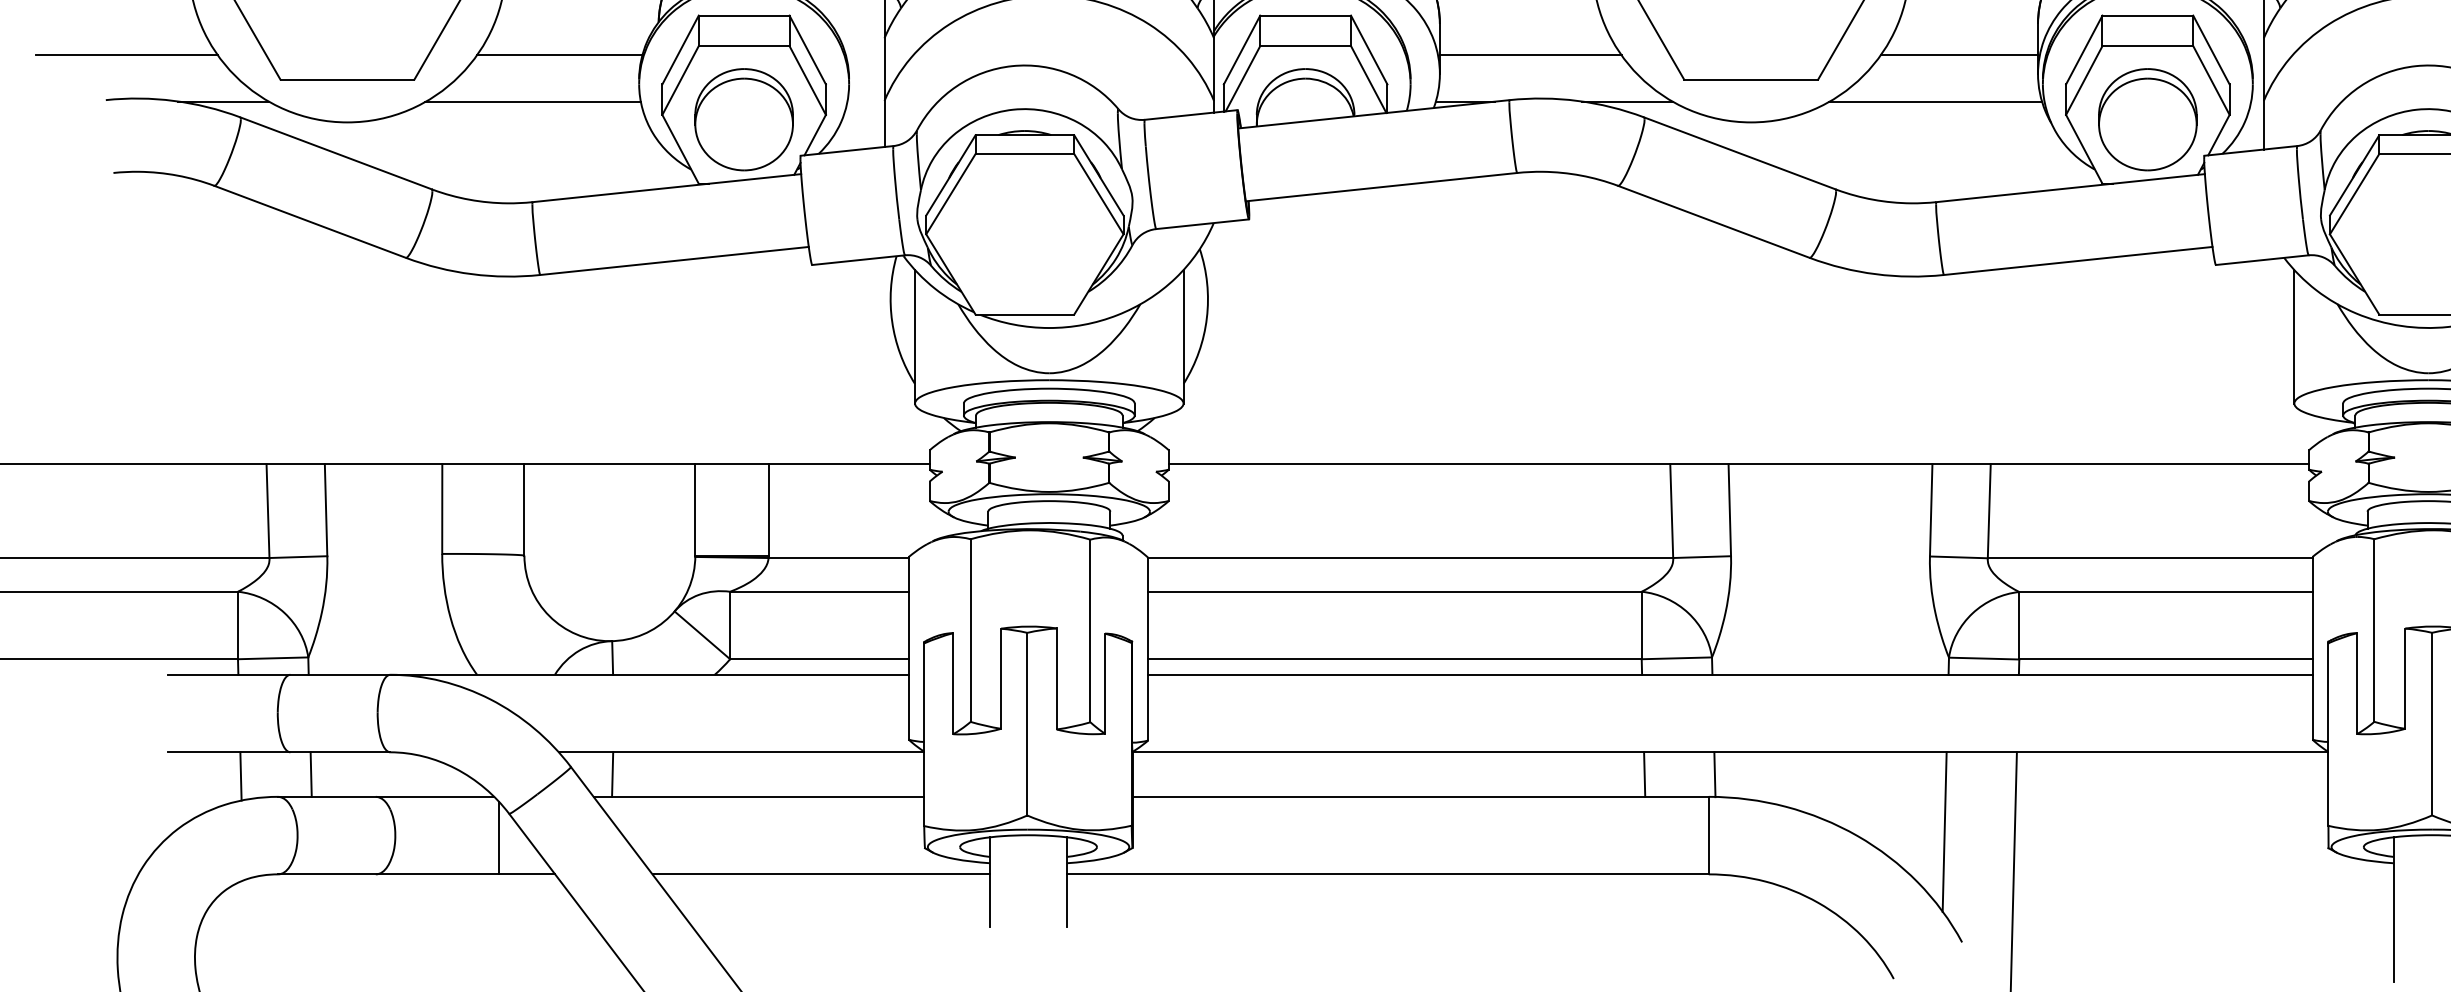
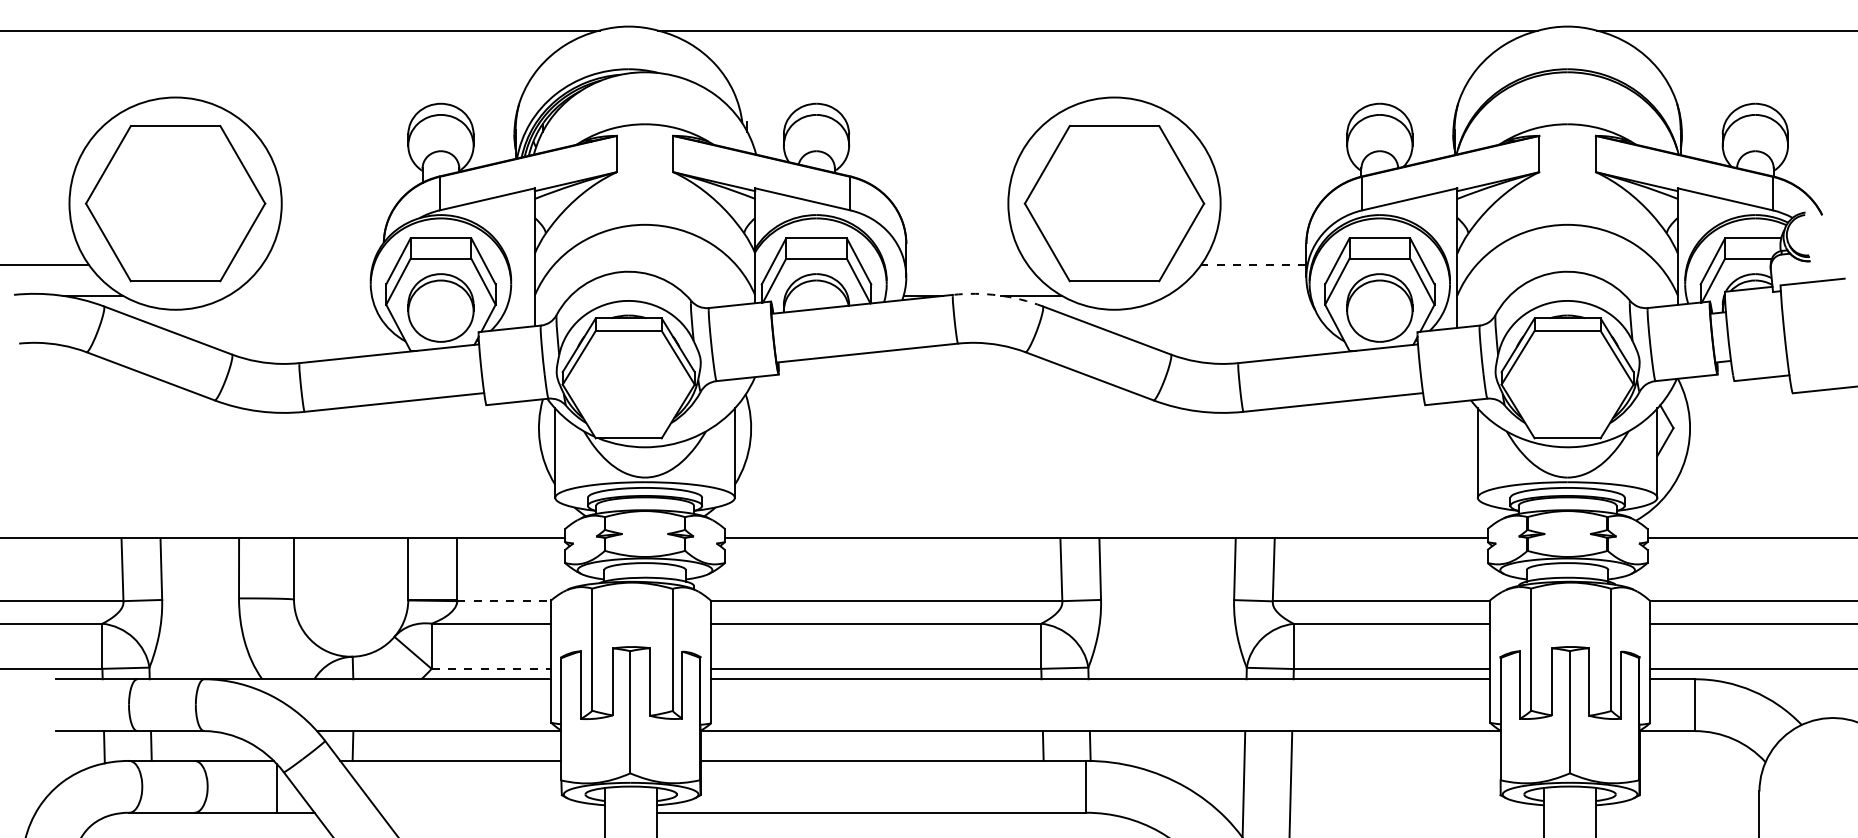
line: (559, 54) -> (317, 264), removed
line: (1529, 54) -> (966, 264), removed
line: (1958, 54) -> (1253, 264), solid -> dashed
line: (532, 101) -> (299, 295), removed
arc: (1577, 101) -> (998, 295), solid -> dashed
line: (1935, 101) -> (1237, 295), removed
line: (839, 558) -> (504, 601), solid -> dashed
line: (819, 658) -> (491, 668), solid -> dashed
line: (821, 874) -> (492, 812), removed

